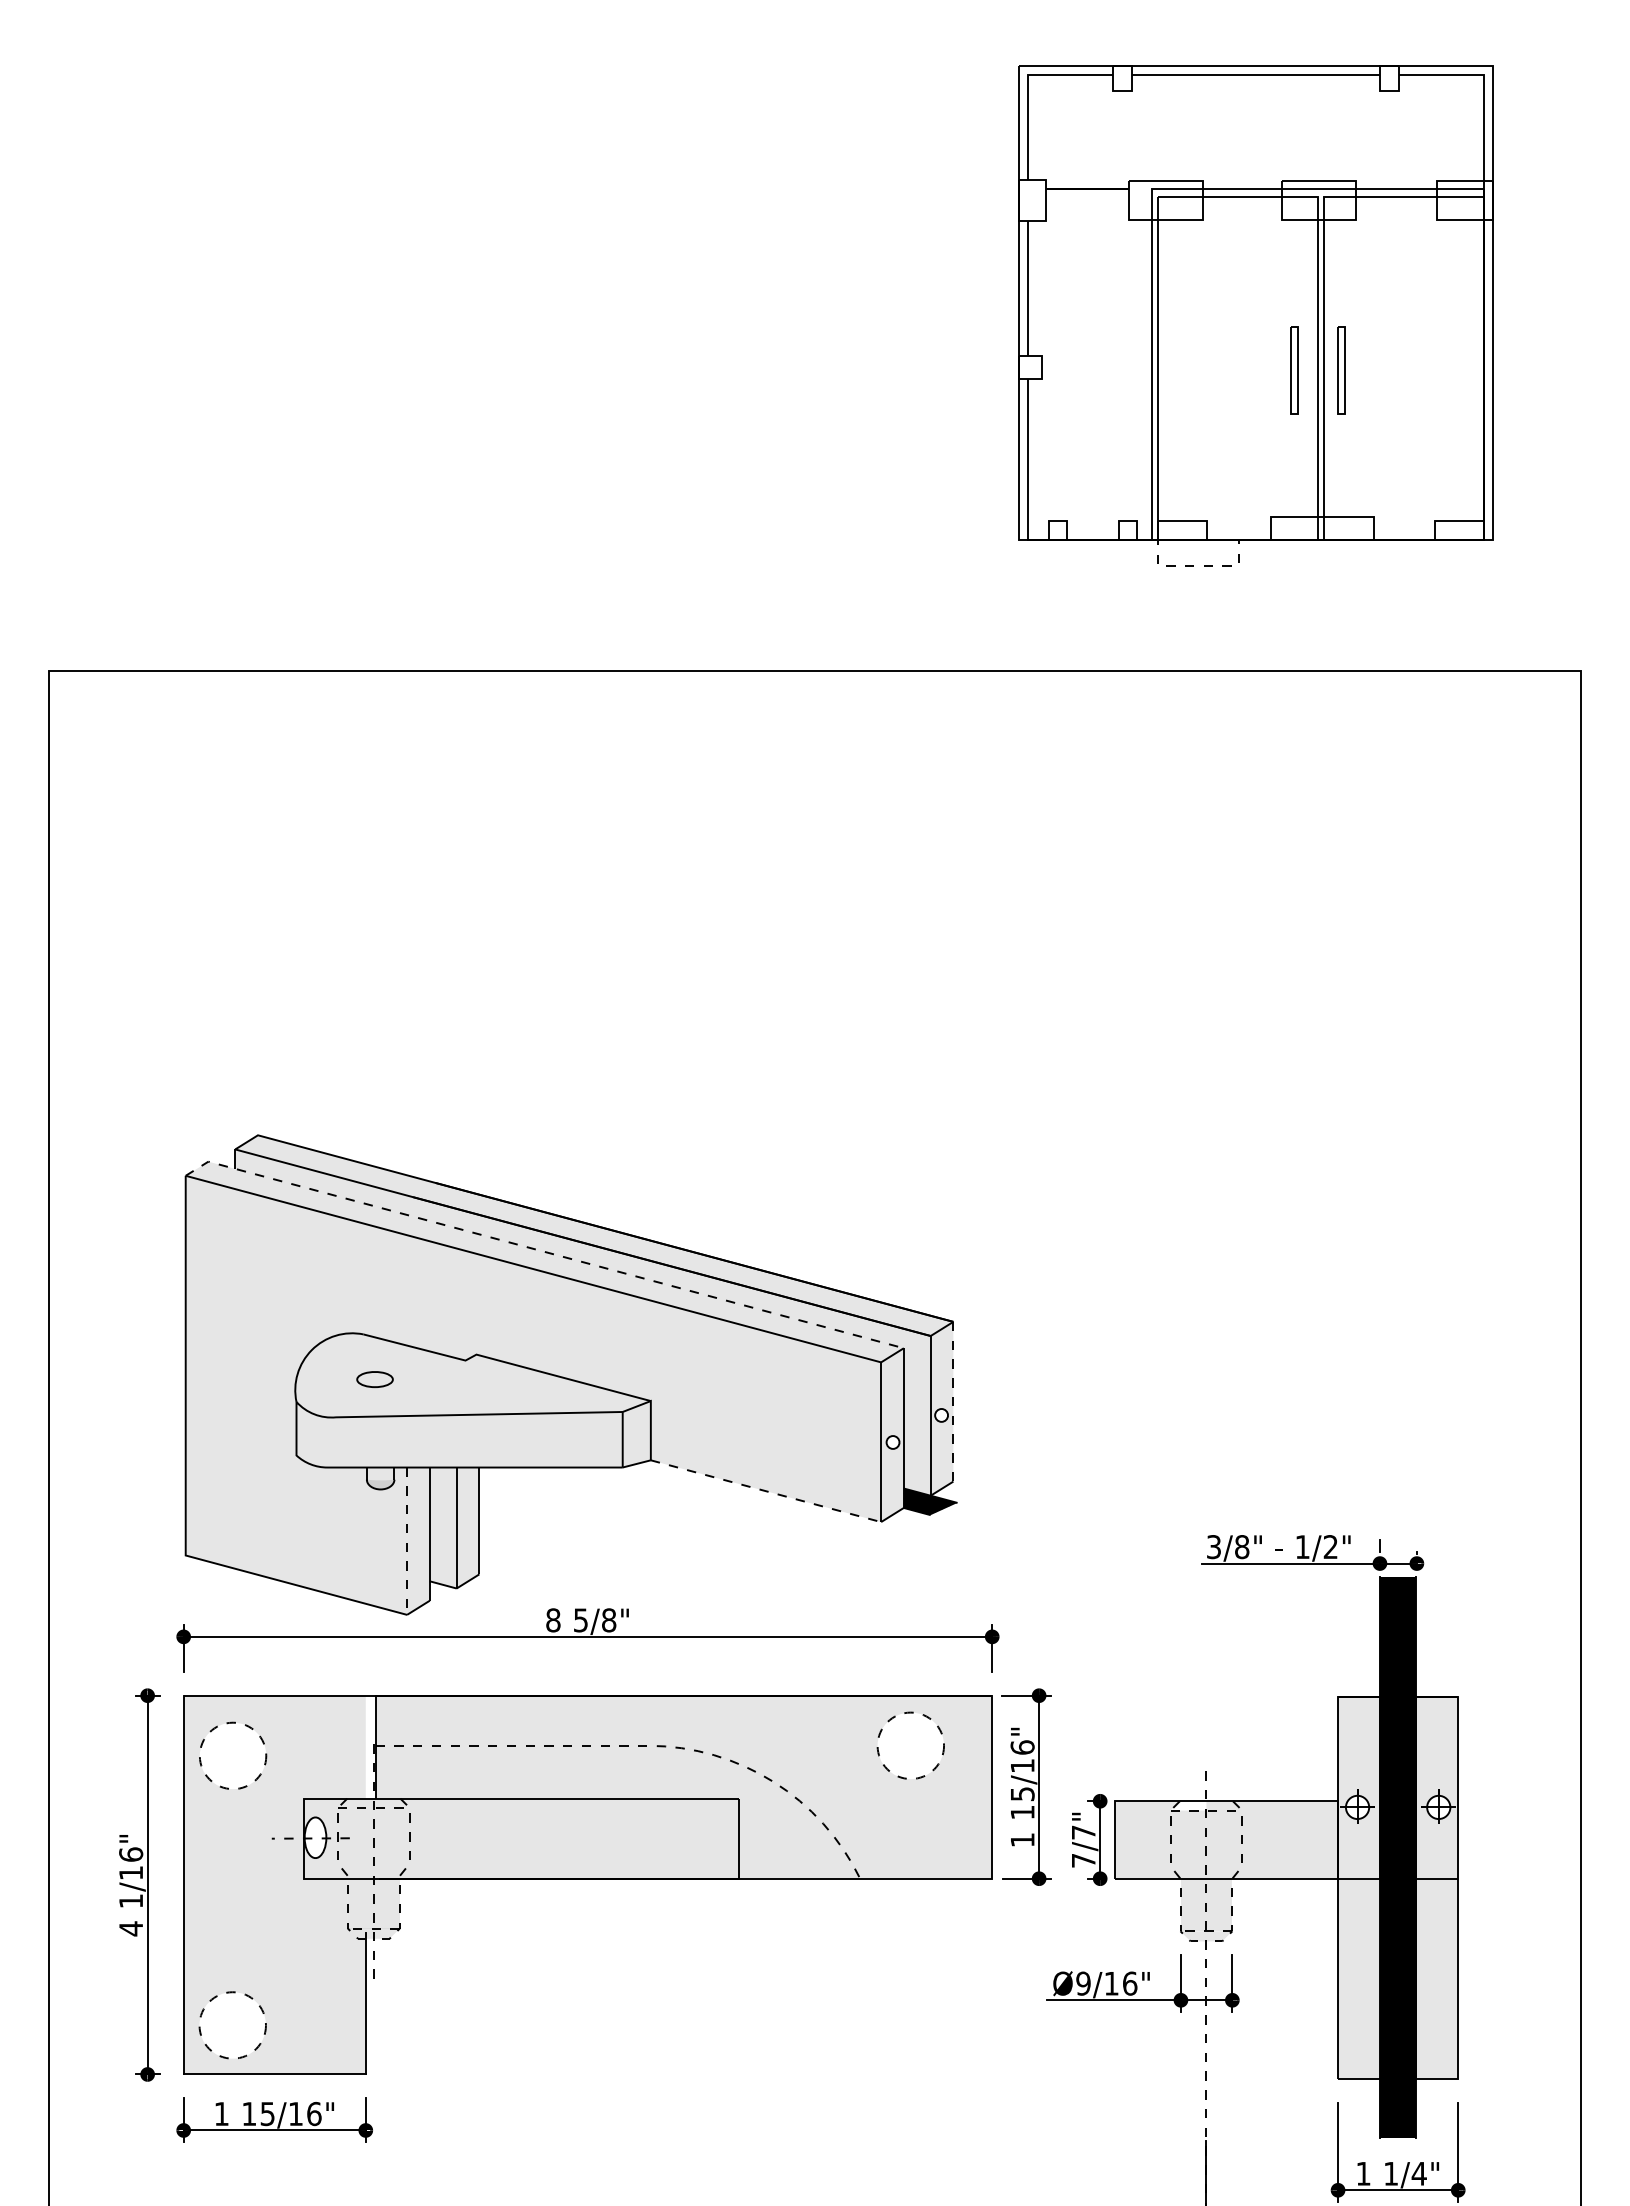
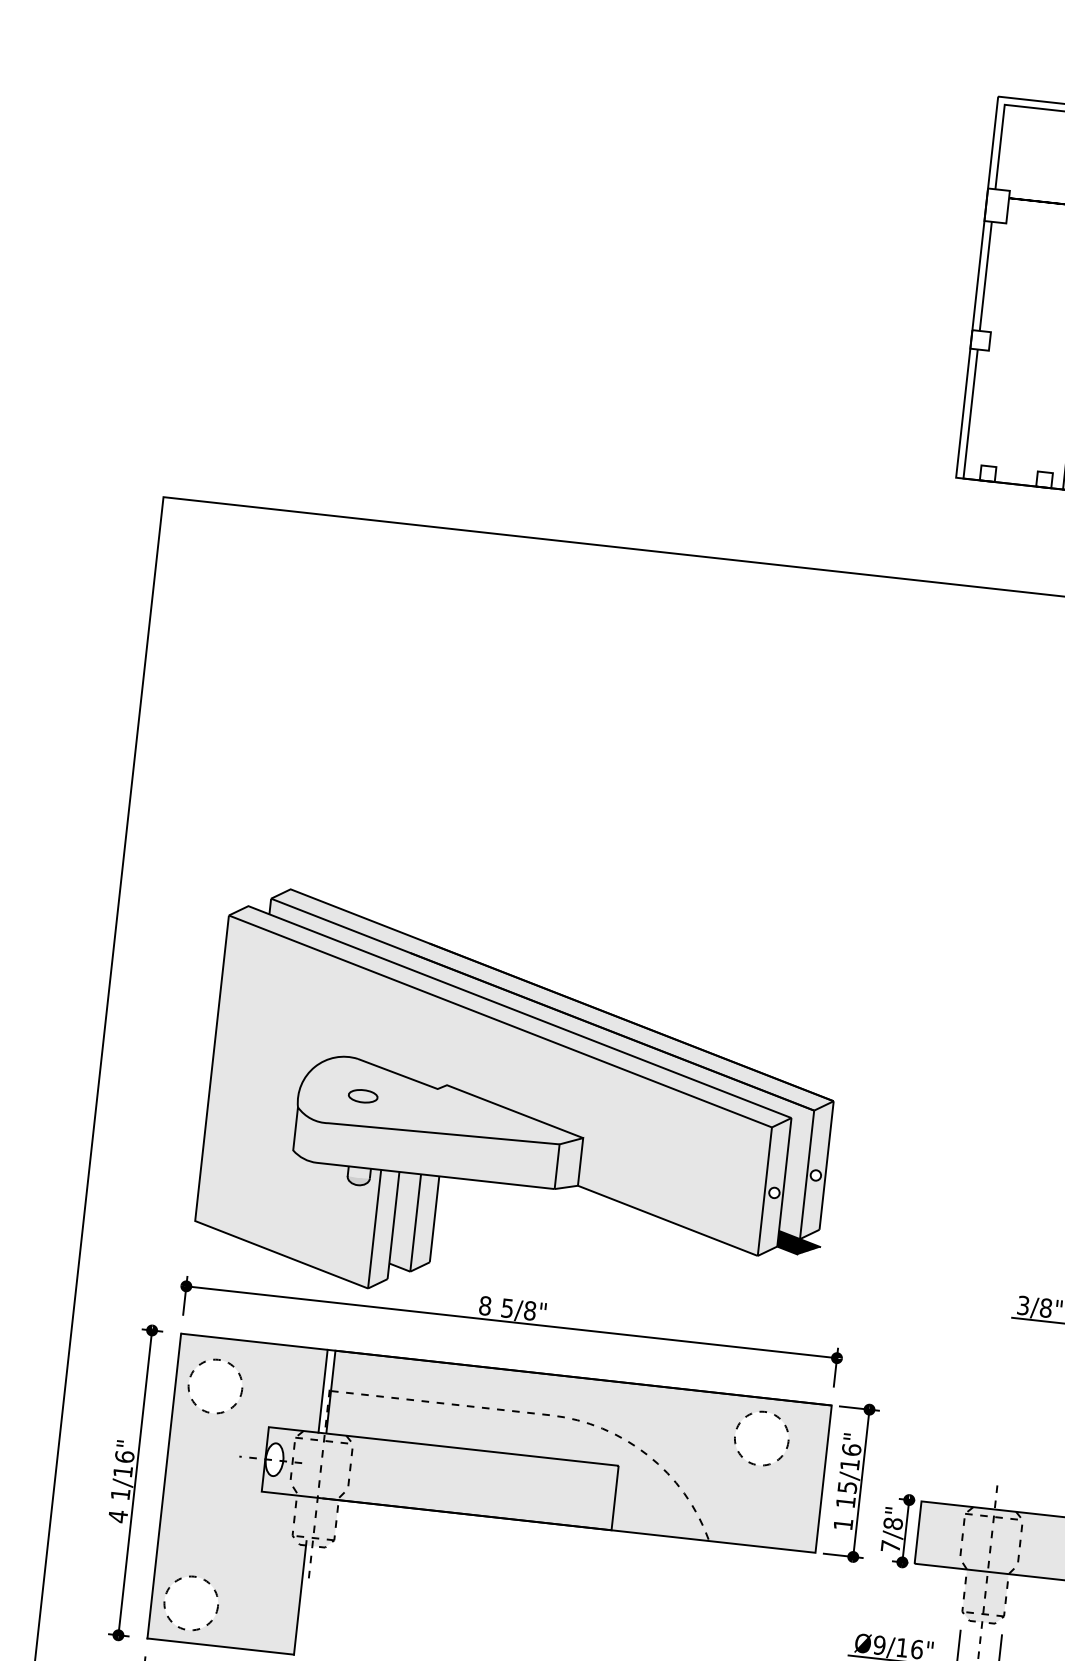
line: (543, 1251) -> (510, 1008), dashed -> solid
line: (953, 1401) -> (826, 1165), dashed -> solid
line: (766, 1491) -> (668, 1221), dashed -> solid
line: (407, 1541) -> (374, 1229), dashed -> solid
line: (365, 1746) -> (322, 1390), added
fill: (1188, 1805) -> (979, 1511), added
text: (1083, 1832) -> (893, 1523), 7/7" -> 7/8"

